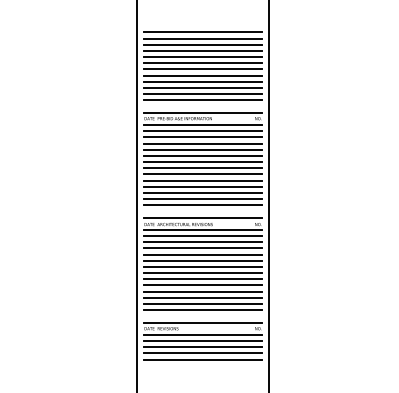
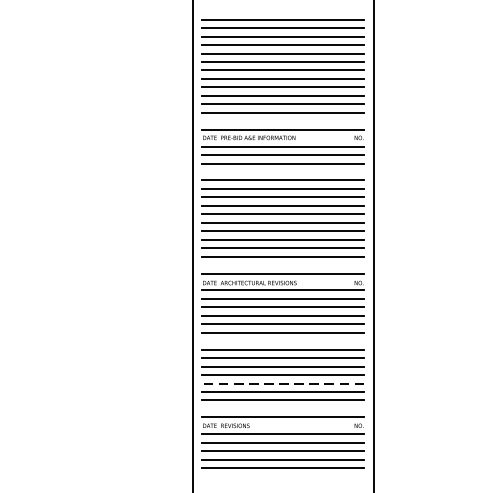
line: (203, 143) -> (283, 171), removed
line: (203, 266) -> (283, 340), removed
line: (203, 297) -> (283, 383), solid -> dashed

